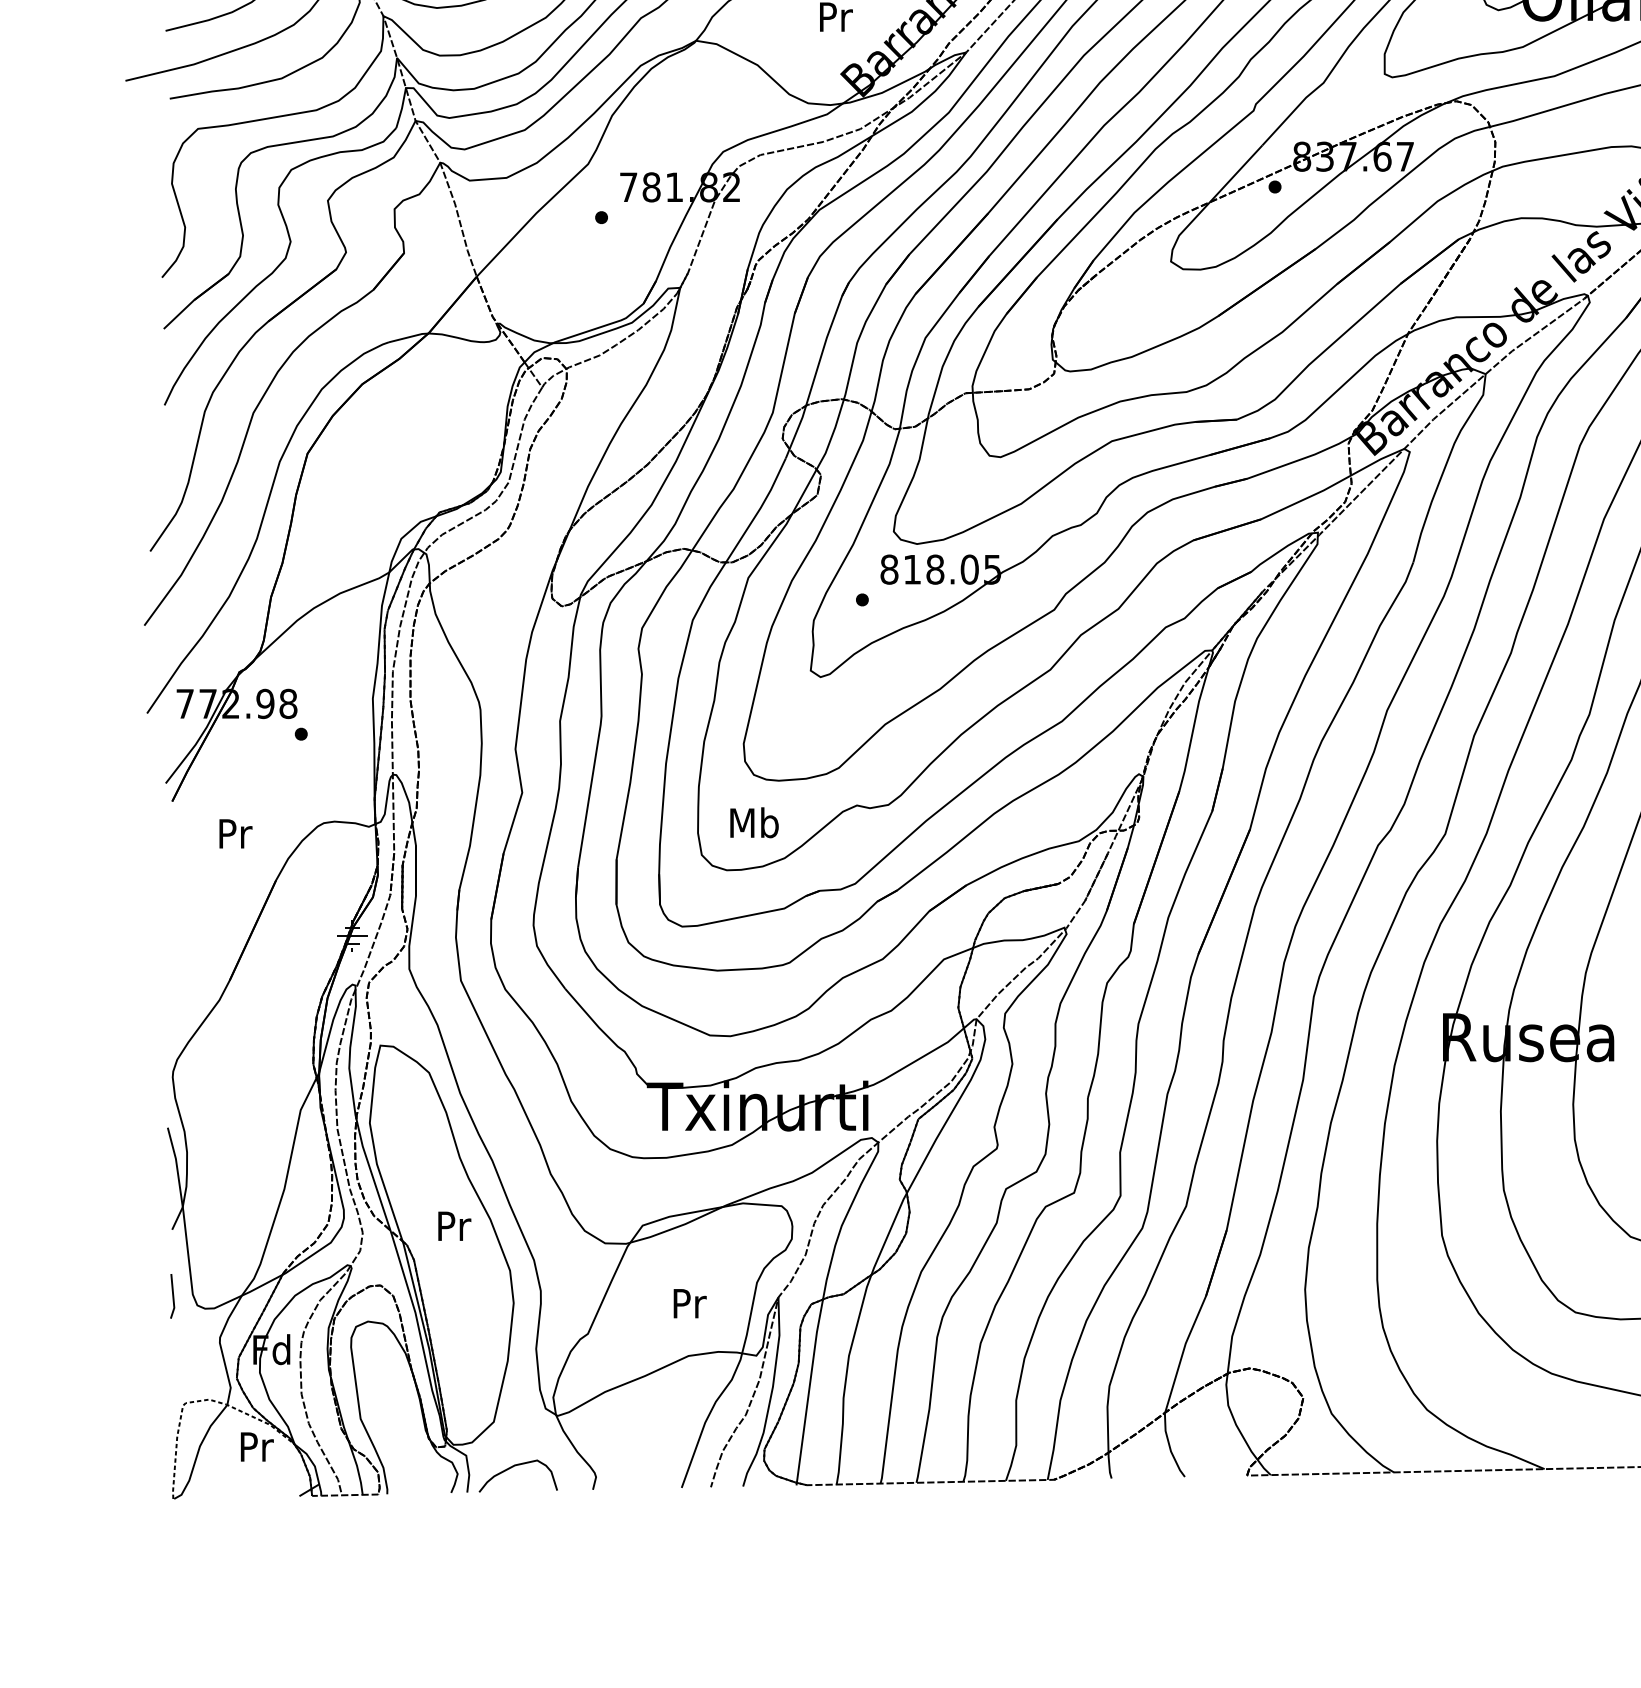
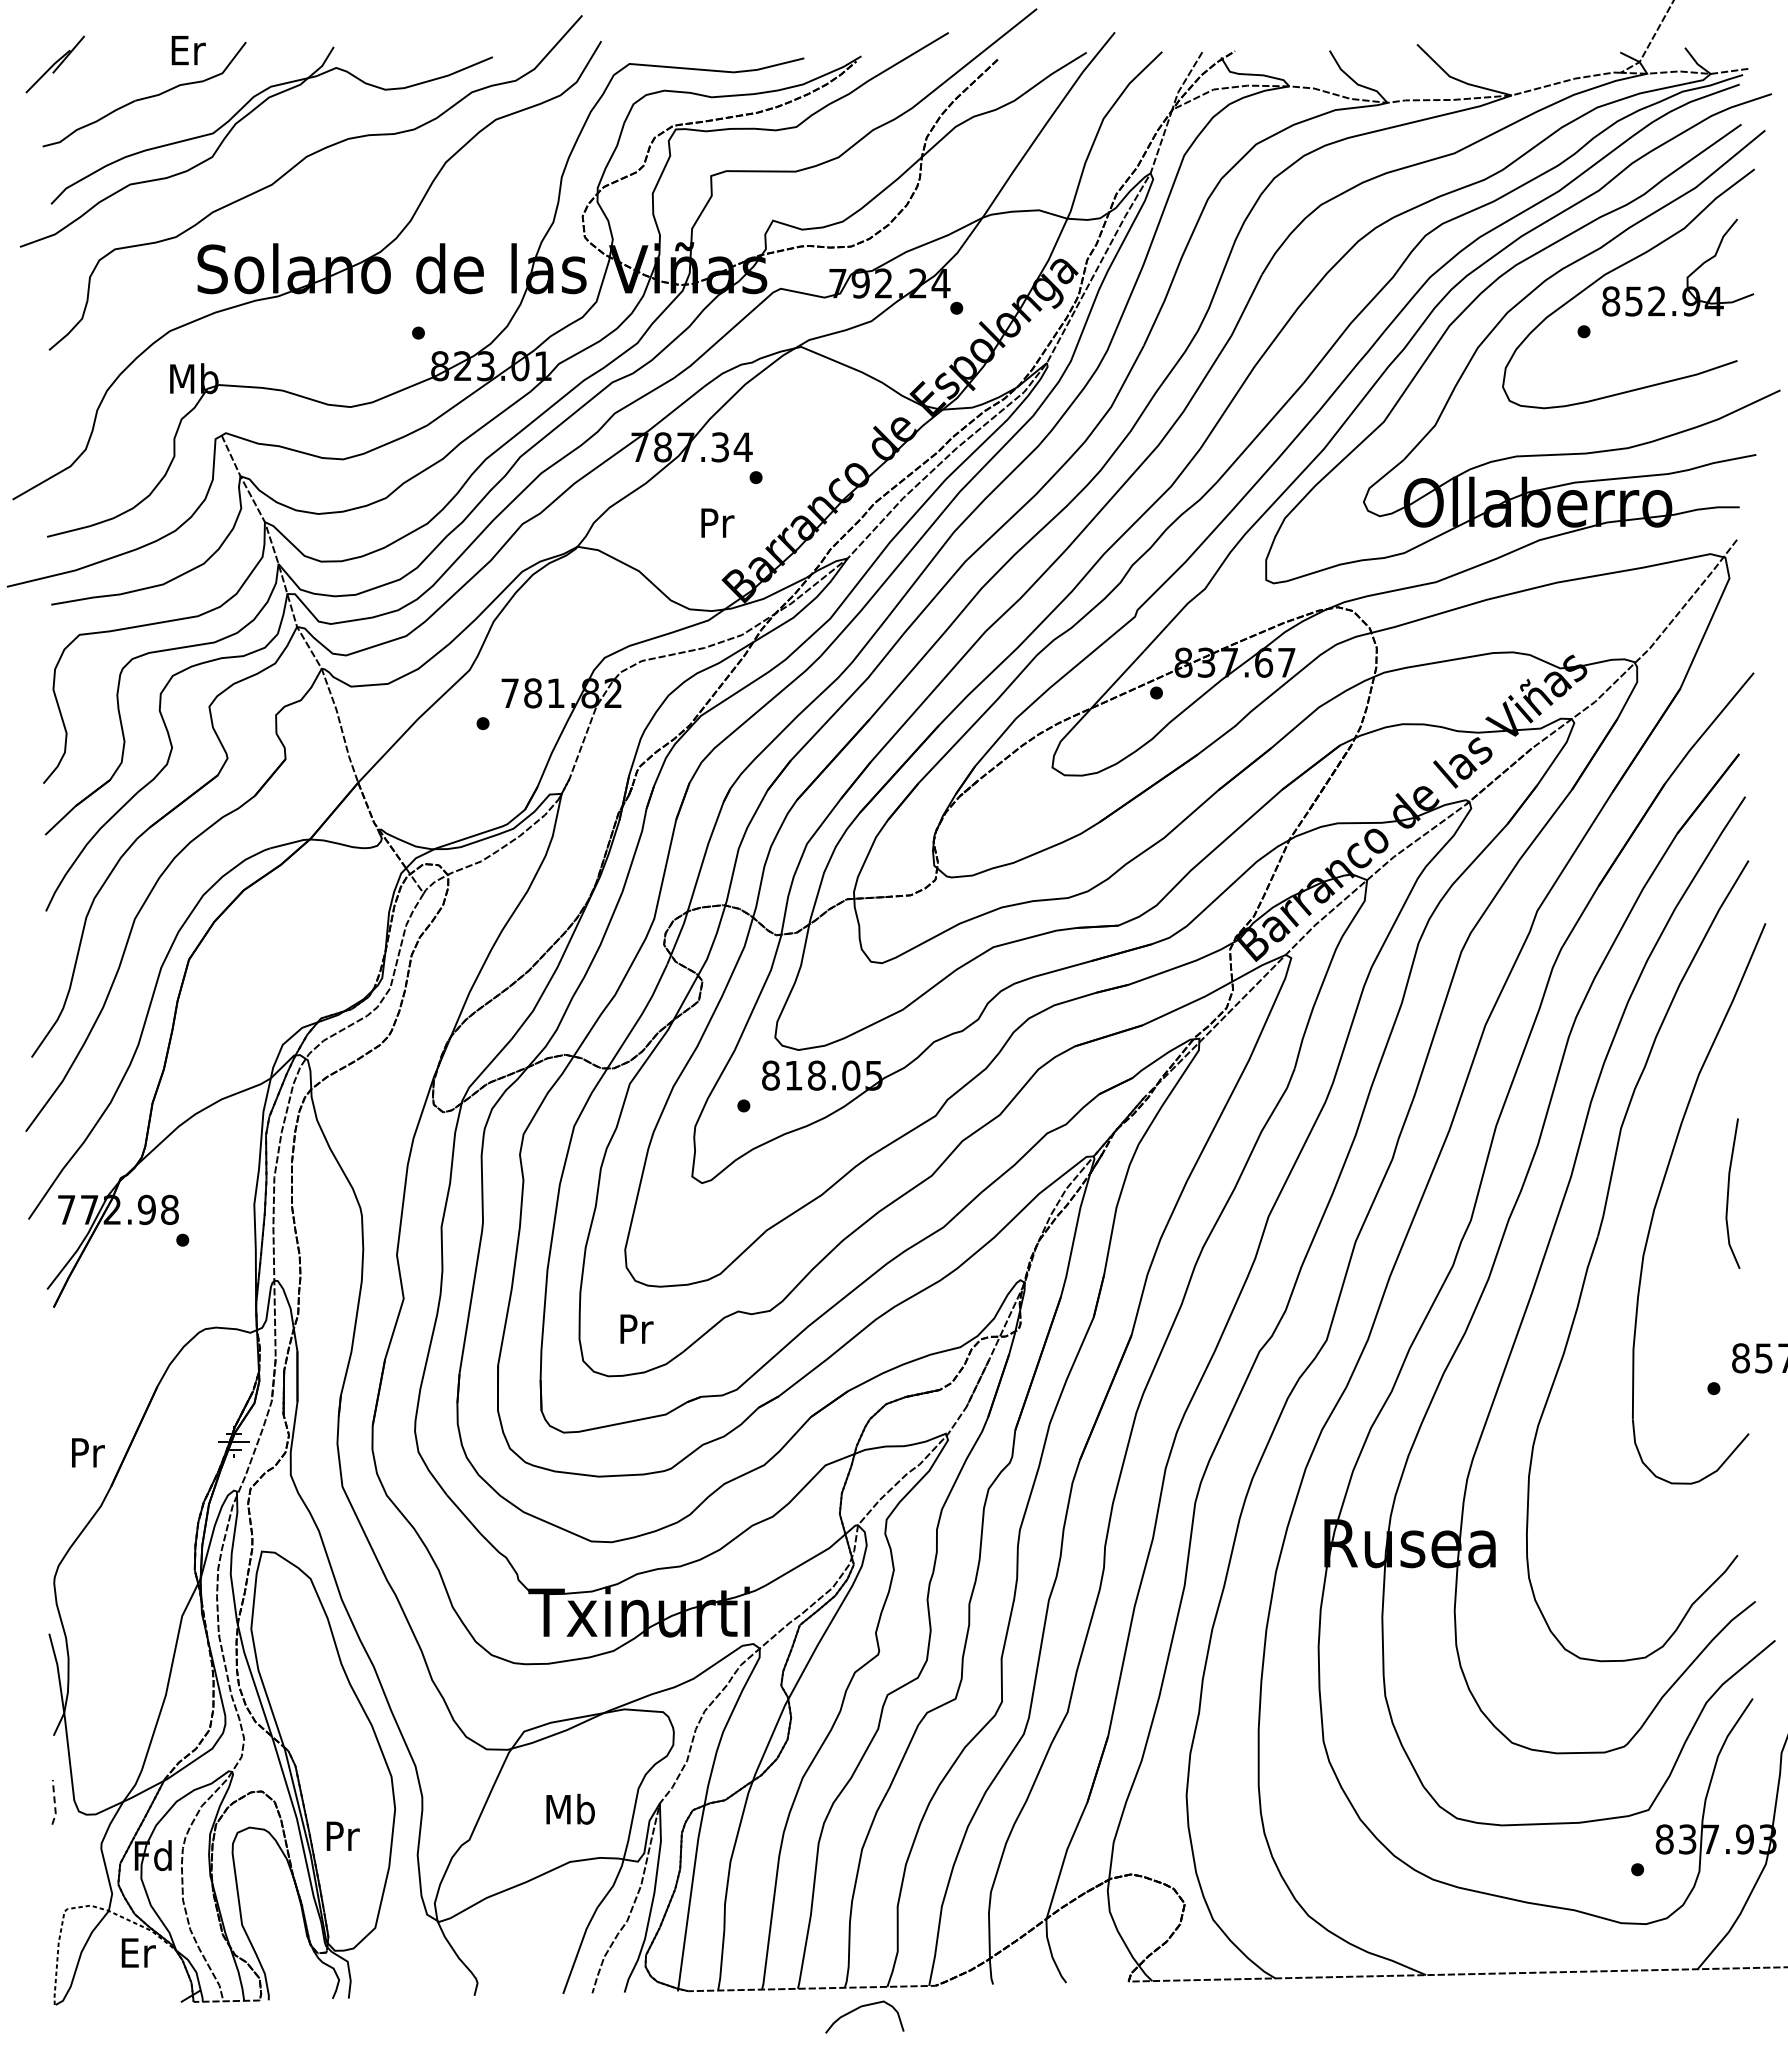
text: (754, 822) -> (635, 1328), Mb -> Pr
text: (236, 833) -> (88, 1452), moved
text: (454, 1225) -> (342, 1835), moved
line: (173, 1297) -> (54, 1803), solid -> dashed
text: (689, 1302) -> (570, 1808), Pr -> Mb
text: (257, 1446) -> (138, 1952), Pr -> Er
curve: (516, 1466) -> (862, 2007), moved

